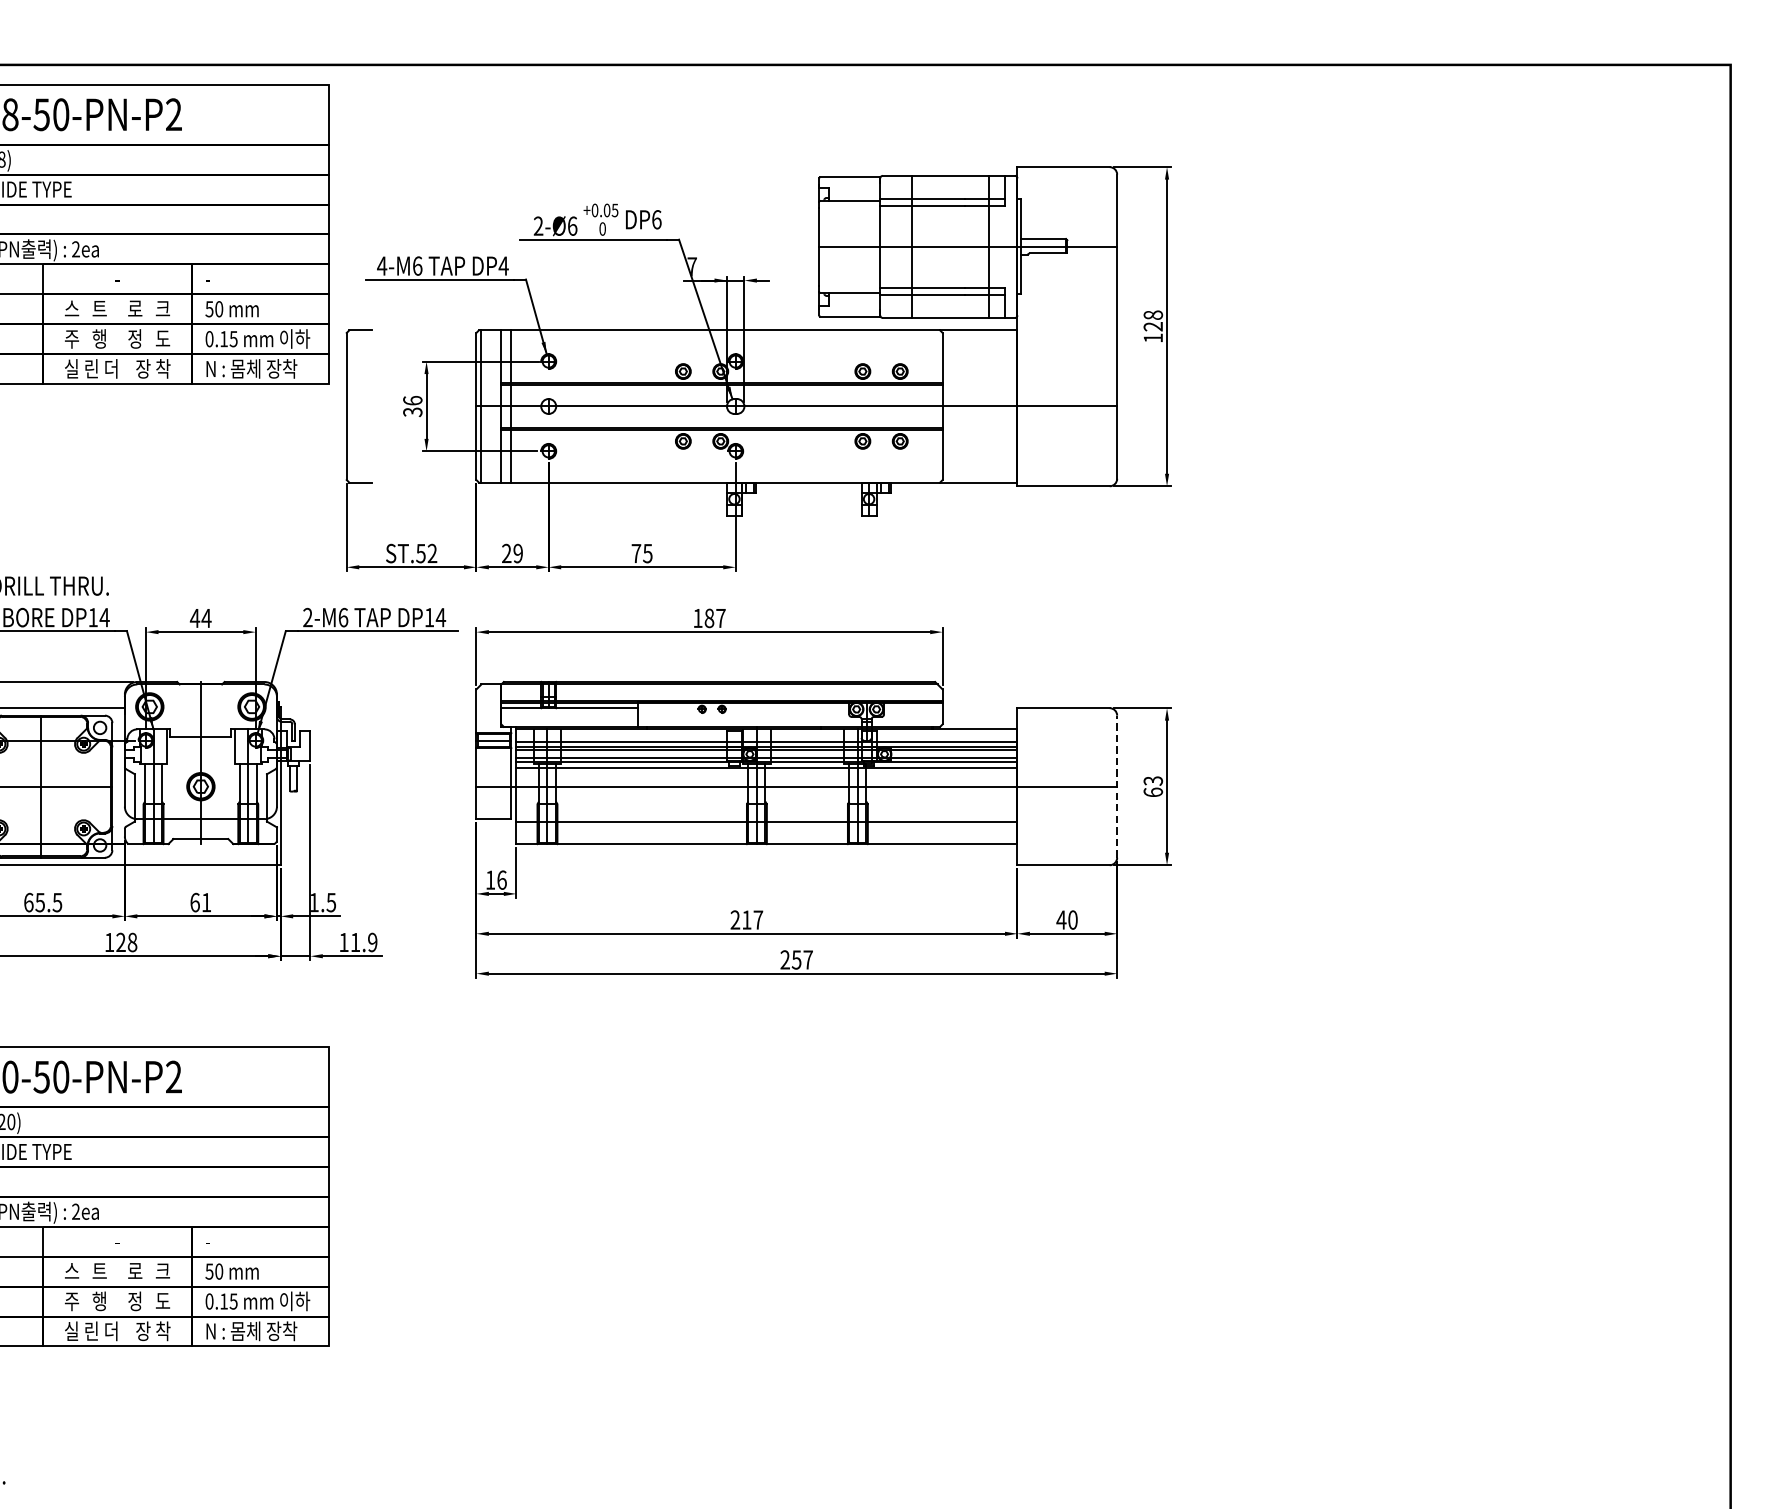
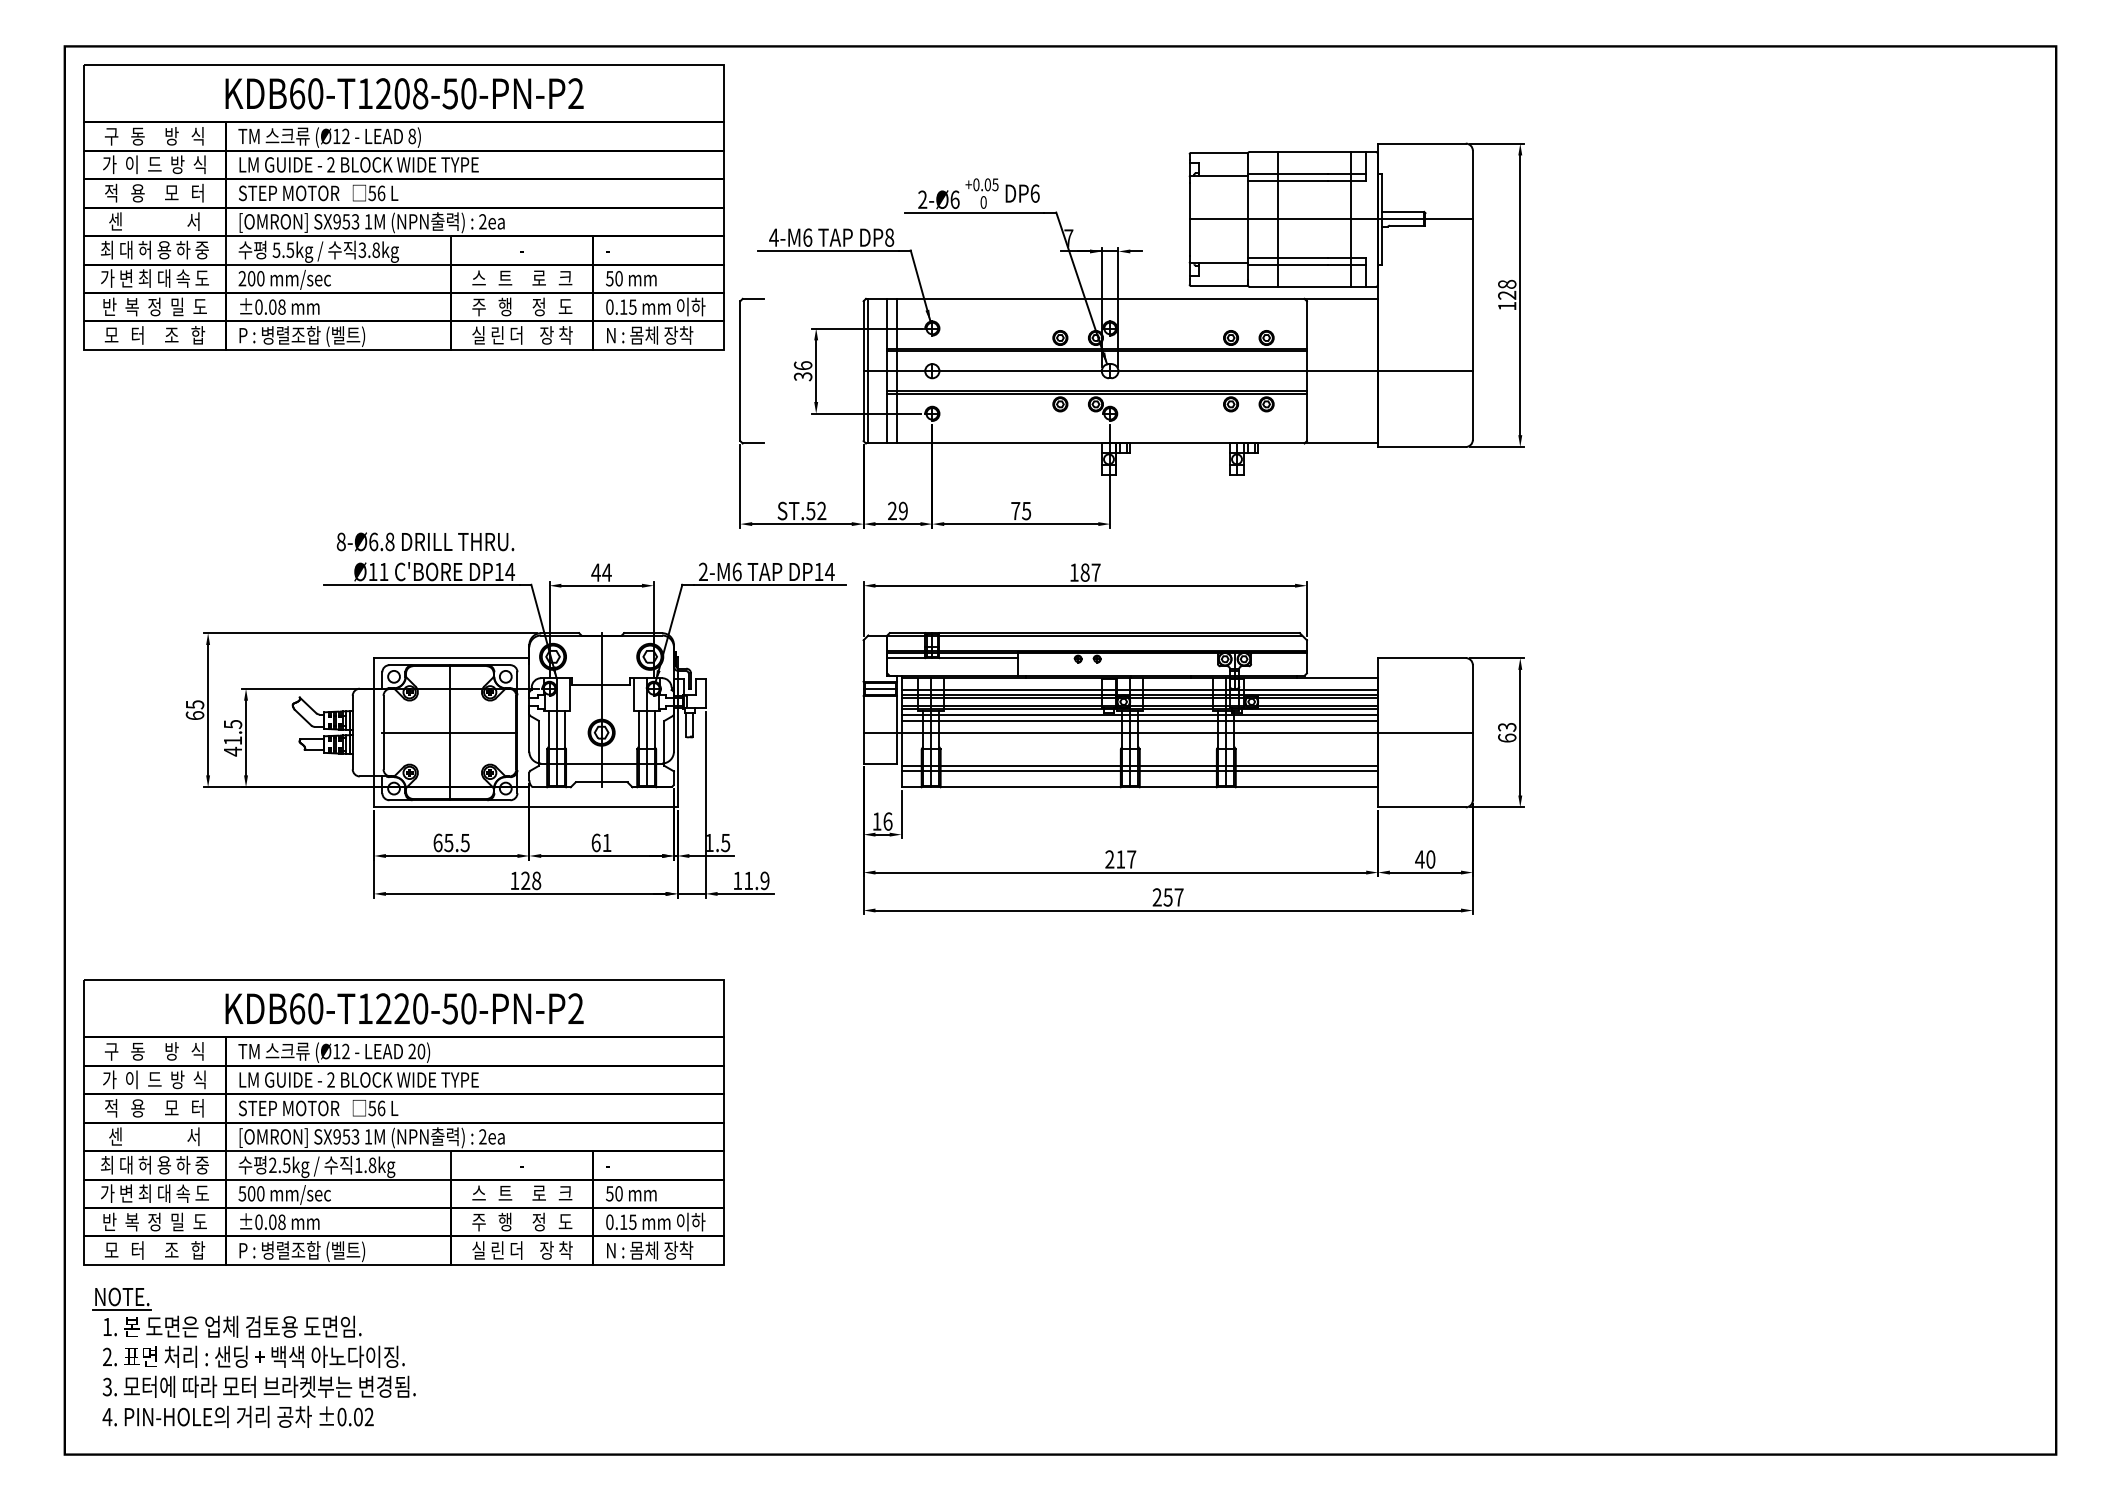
text: (503, 265) -> (889, 237), DP4 -> DP8
line: (766, 773) -> (1139, 720), added
line: (1116, 786) -> (1472, 732), dashed -> solid
line: (766, 827) -> (1139, 771), added

